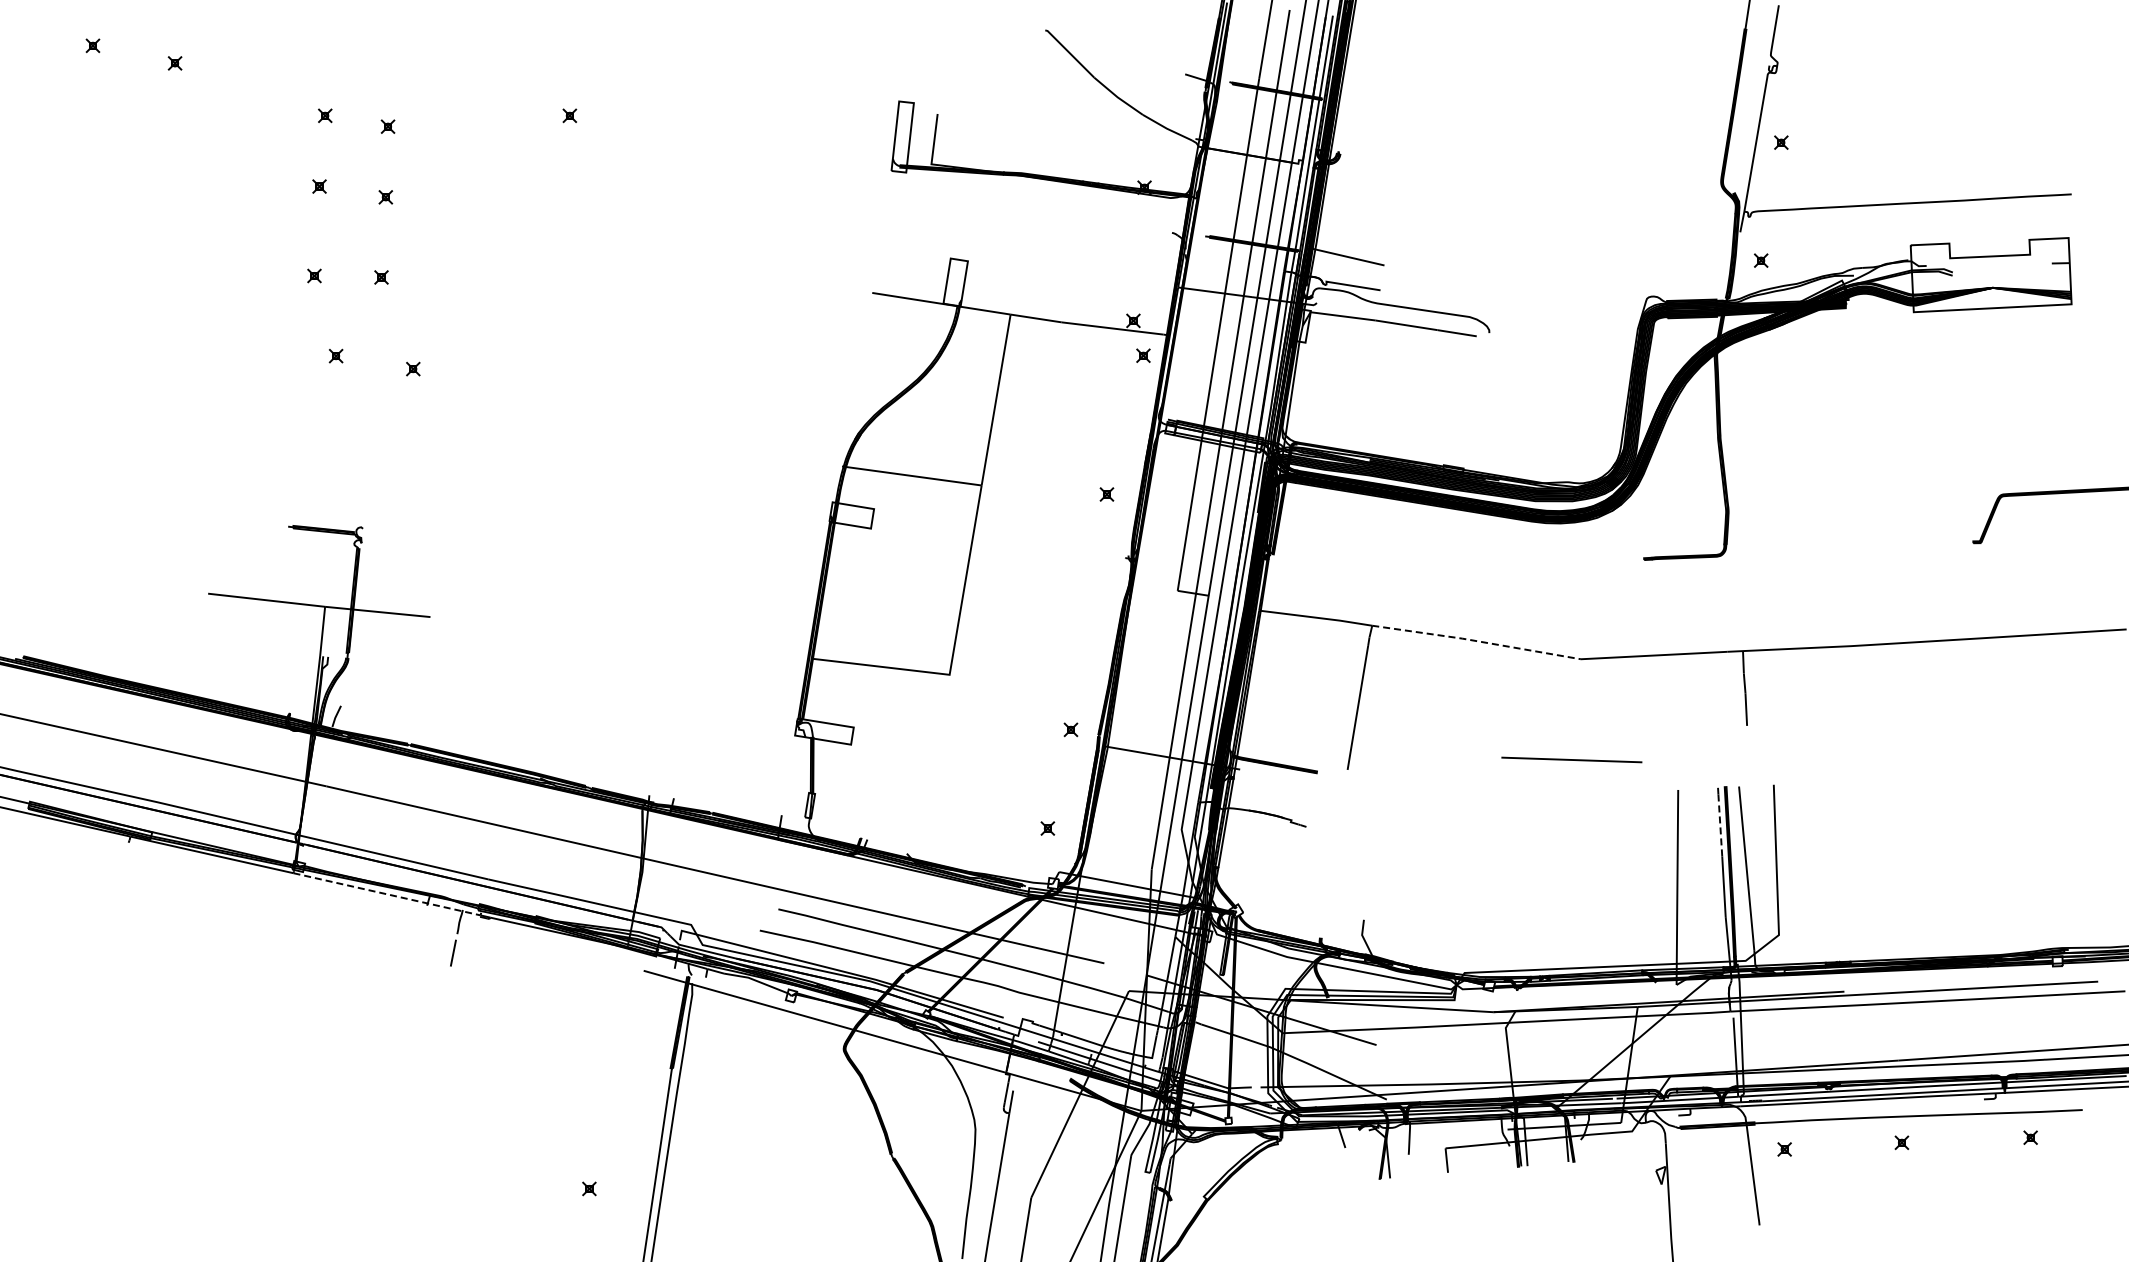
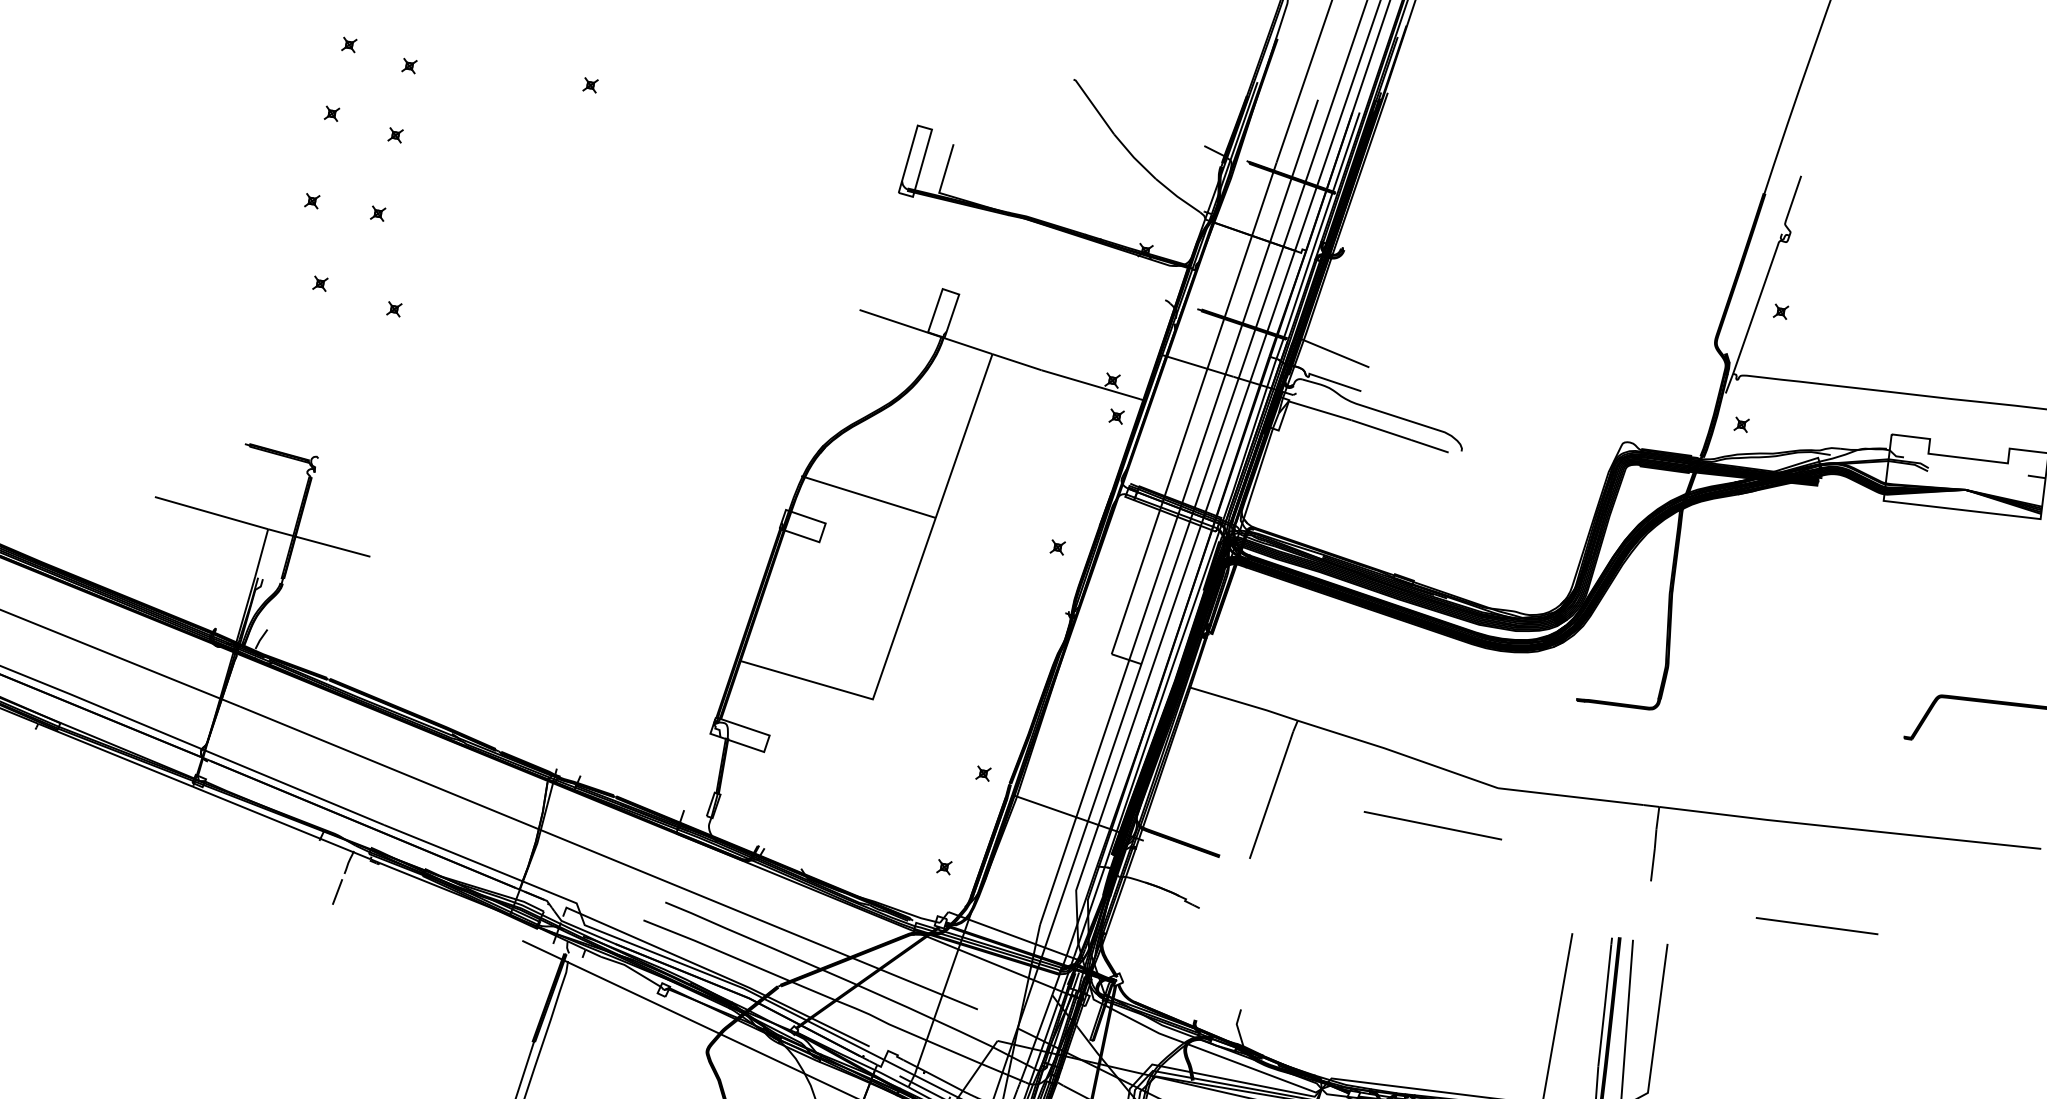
line: (1476, 641) -> (1398, 753), dashed -> solid
line: (1917, 742) -> (1816, 925), added
line: (1571, 759) -> (1432, 825), moved
line: (1720, 825) -> (1608, 975), dashed -> solid
line: (387, 894) -> (282, 823), dashed -> solid

